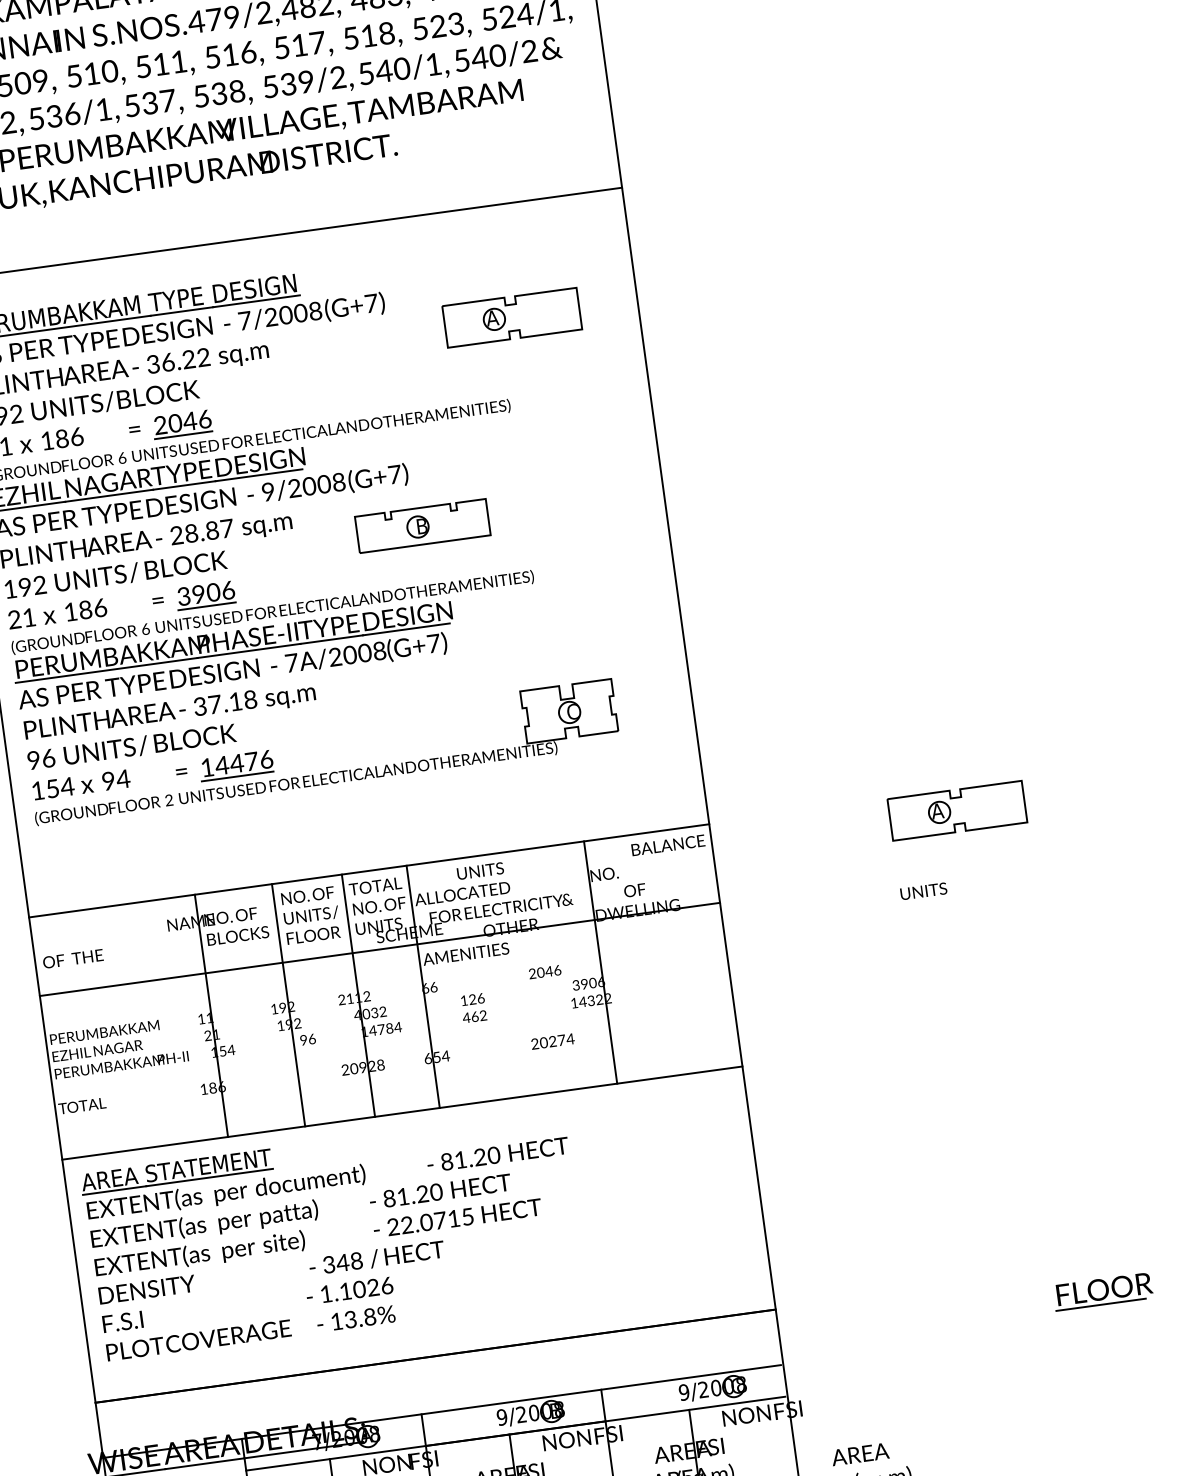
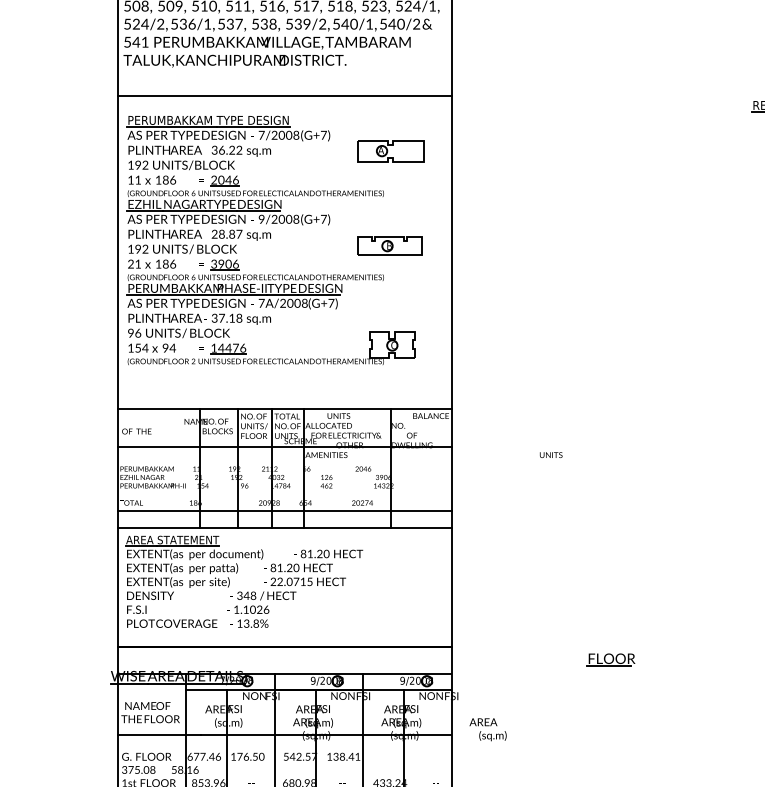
part: (421, 525) -> (389, 245), moved
part: (956, 810) -> (572, 418), removed
line: (398, 1078) -> (285, 510), added

